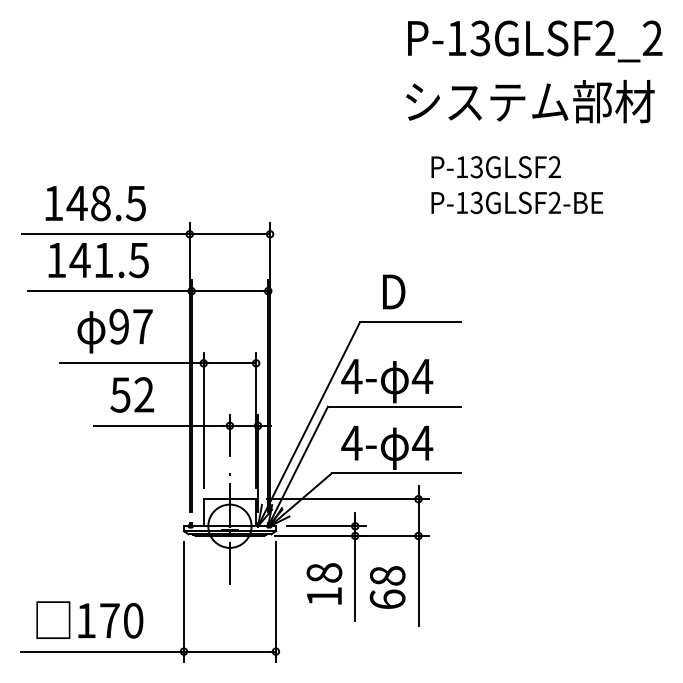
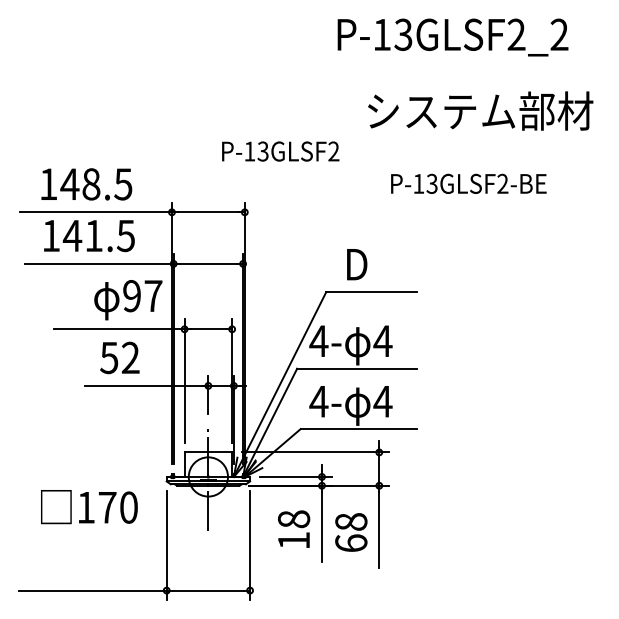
text: (534, 41) -> (452, 37), moved
text: (530, 100) -> (480, 110), moved
text: (495, 167) -> (280, 151), moved
text: (115, 331) -> (128, 300), moved
text: (89, 620) -> (89, 507), moved

